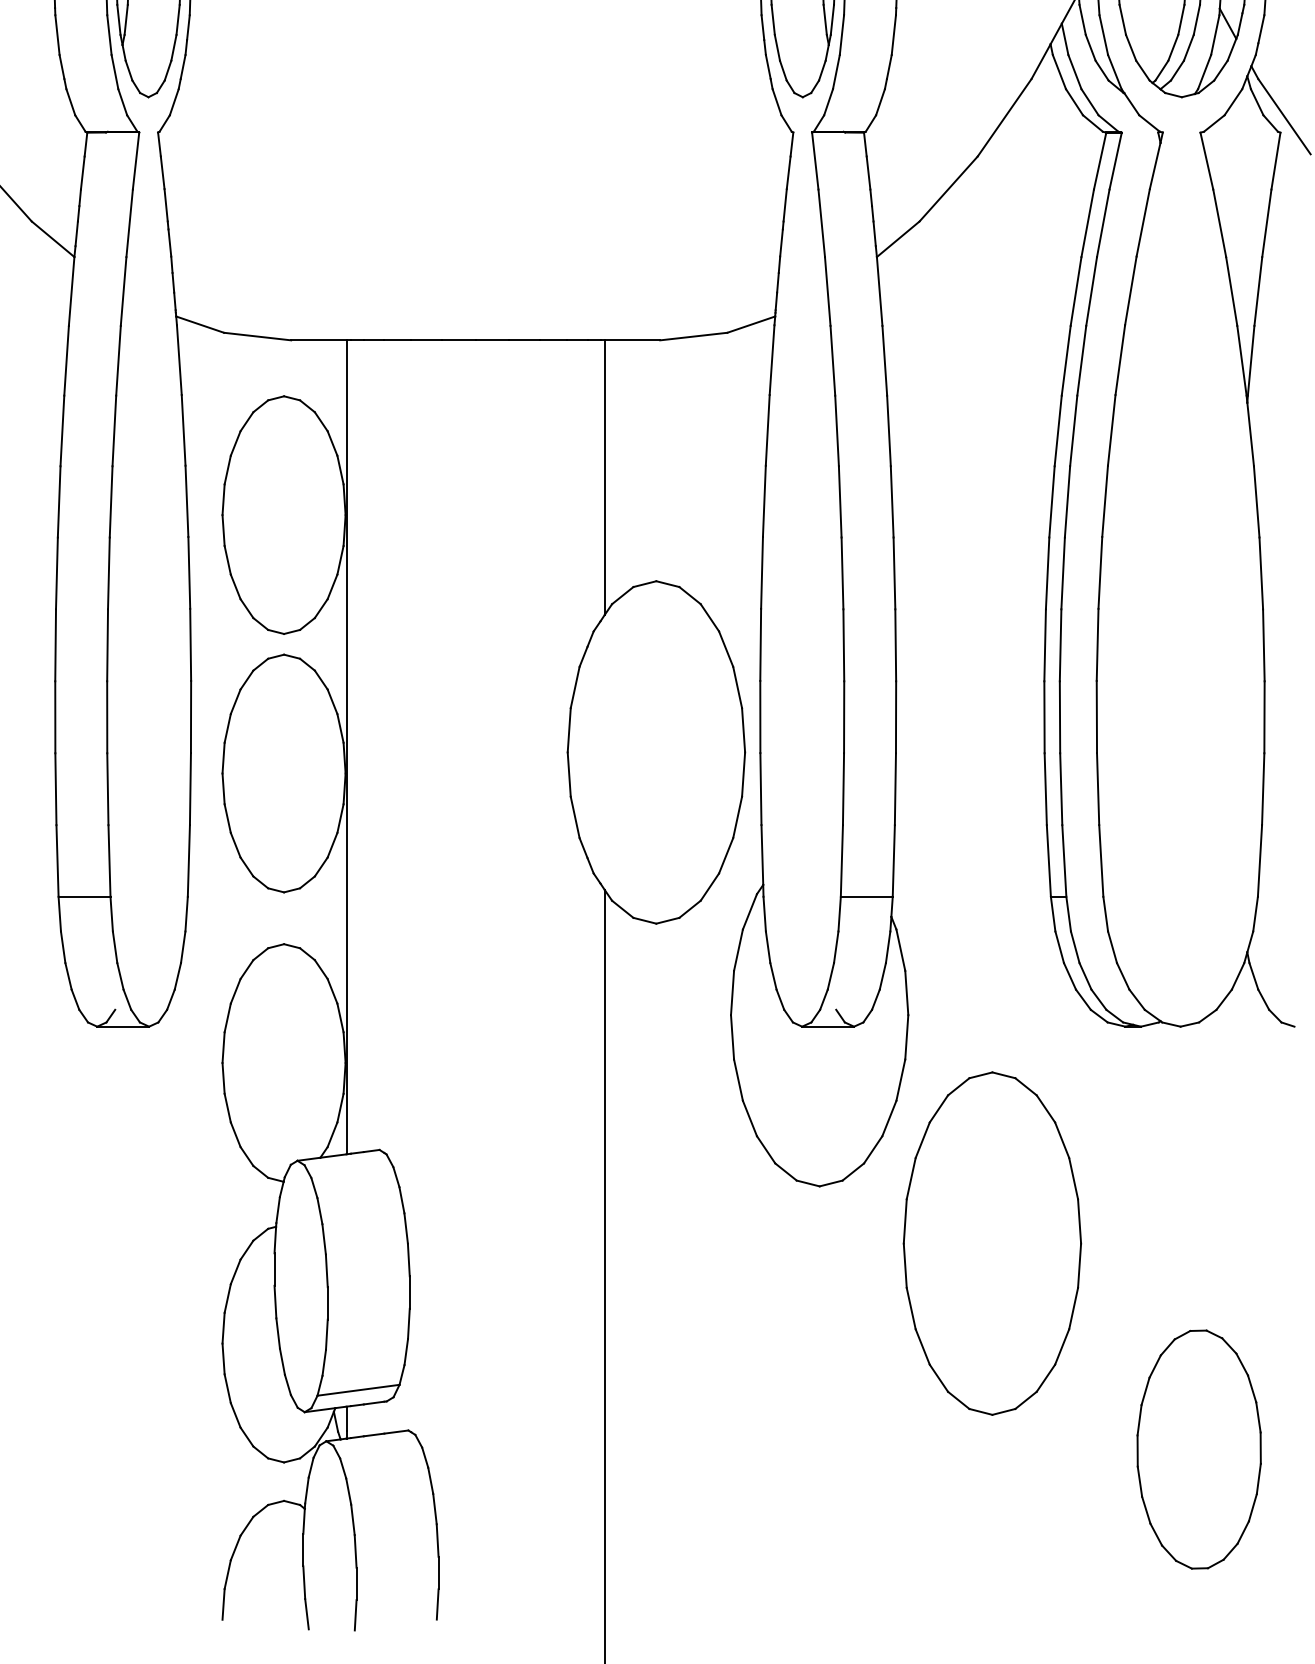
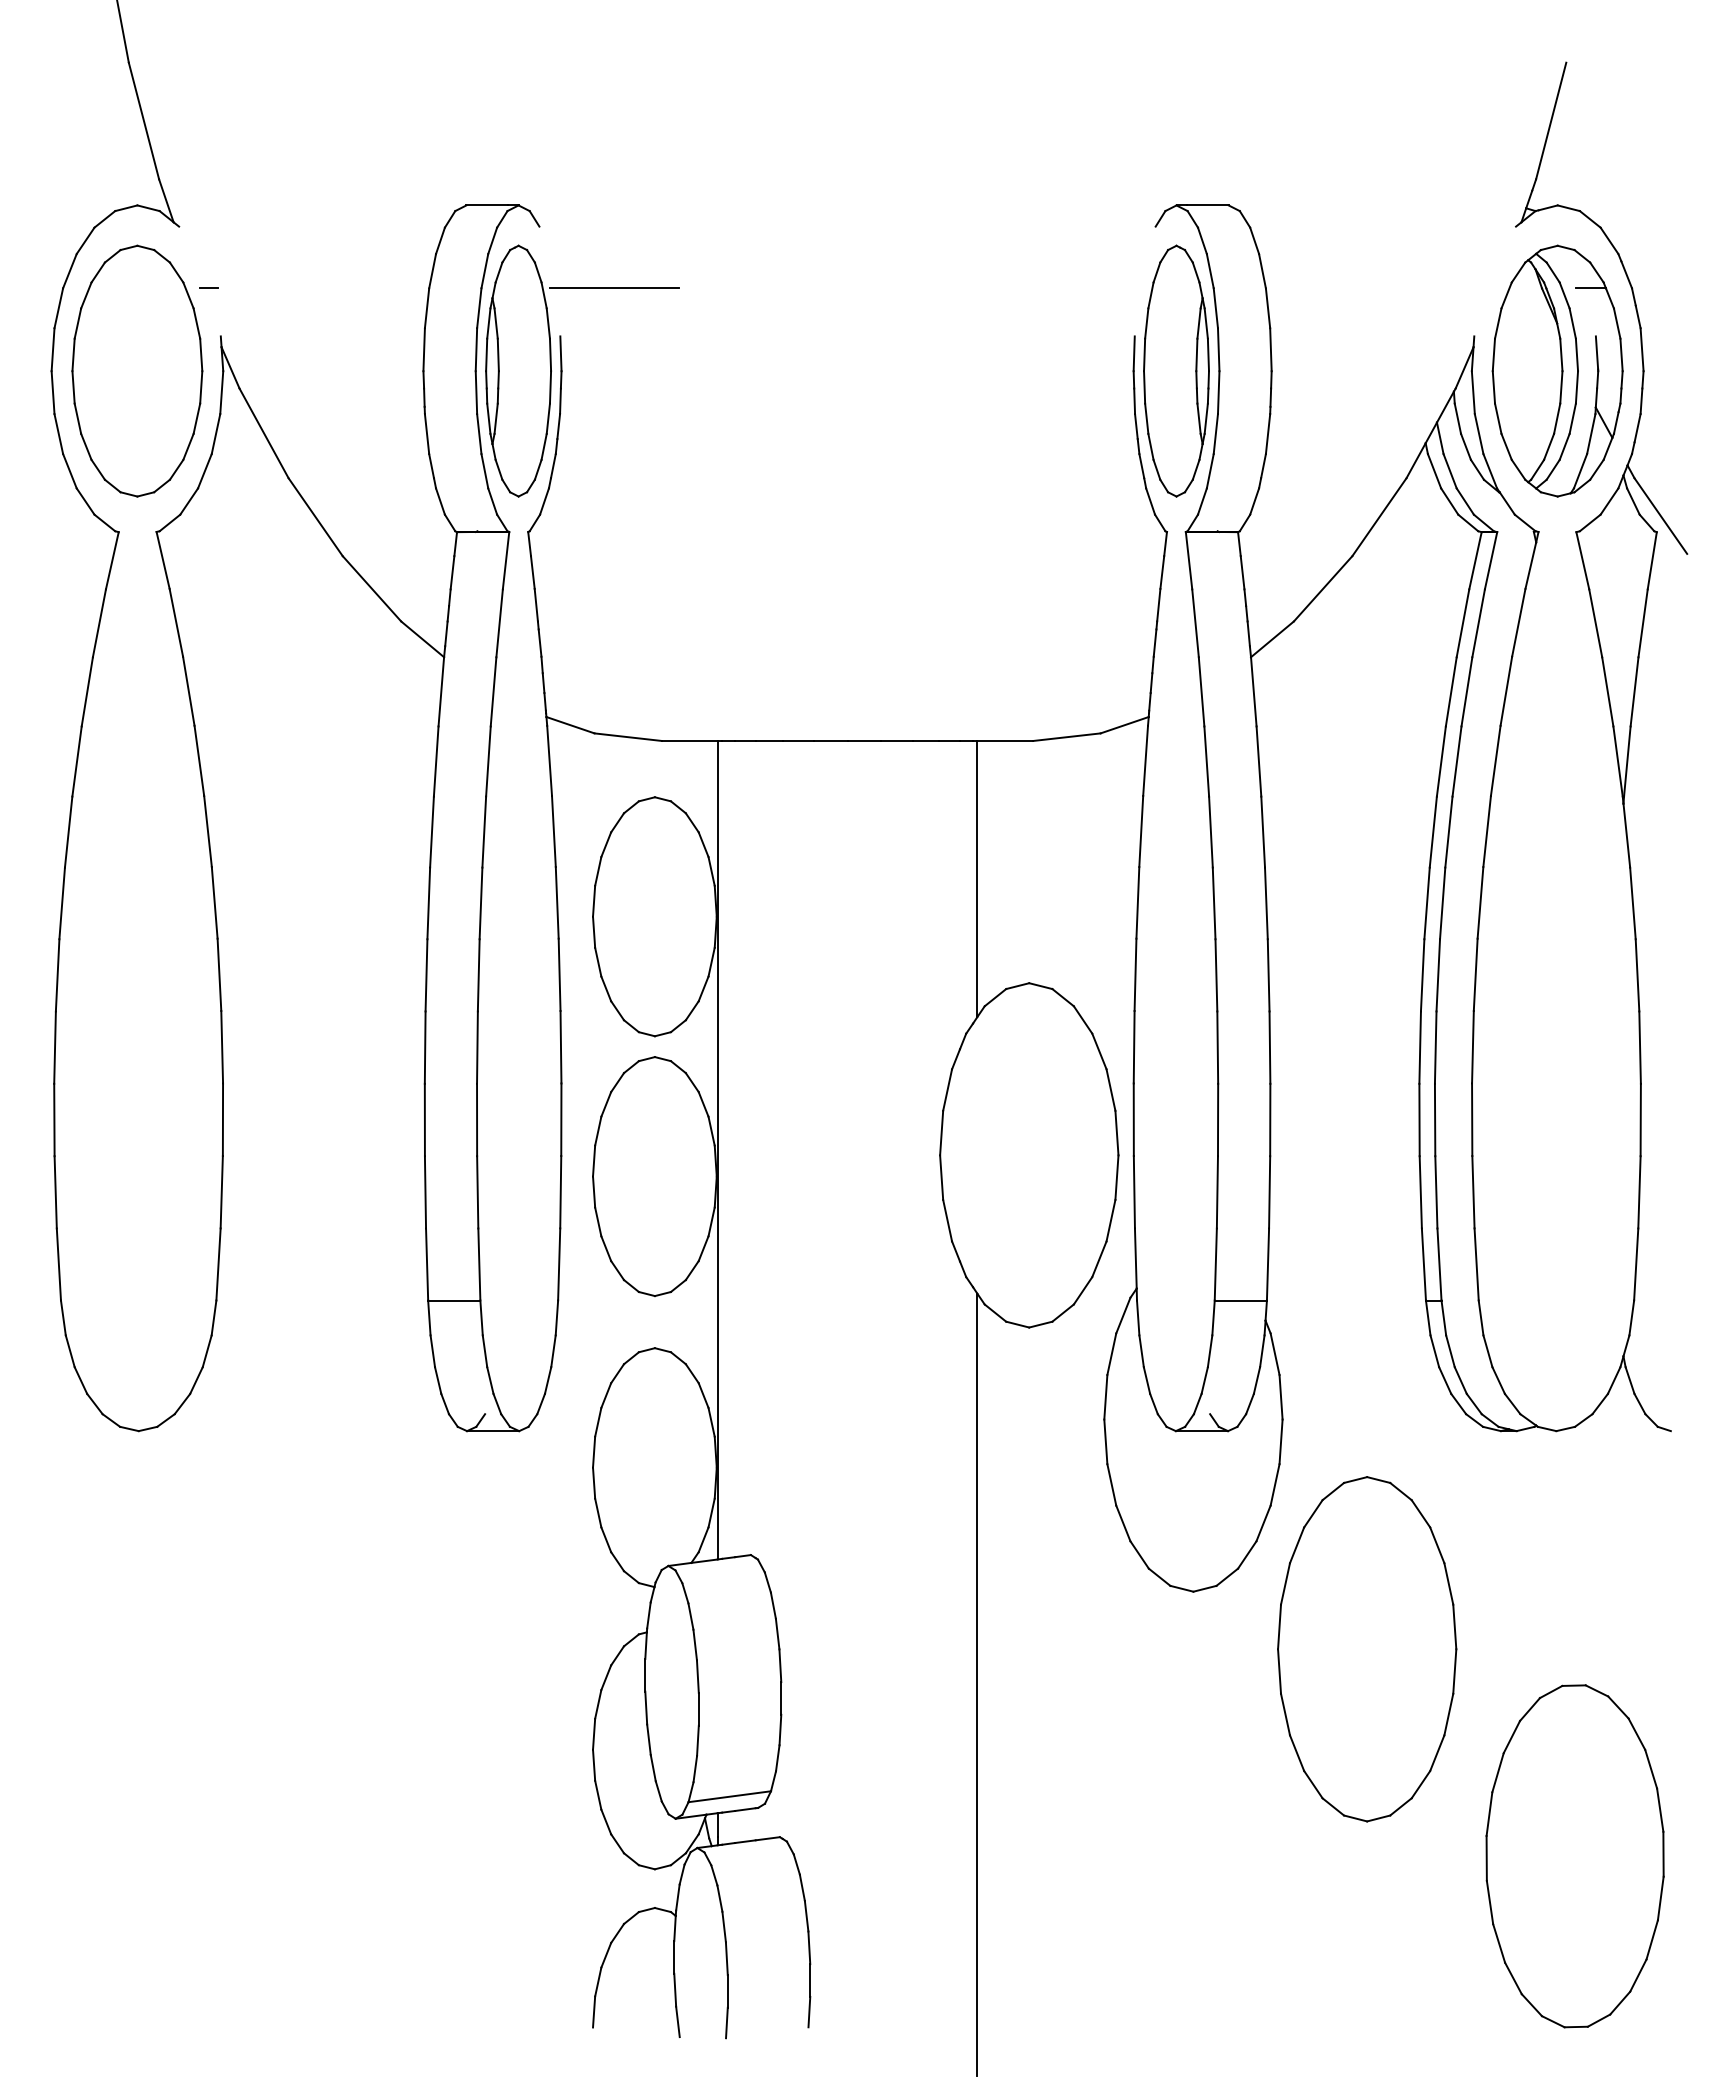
part: (1198, 1449) -> (1574, 1856), size x1.43

